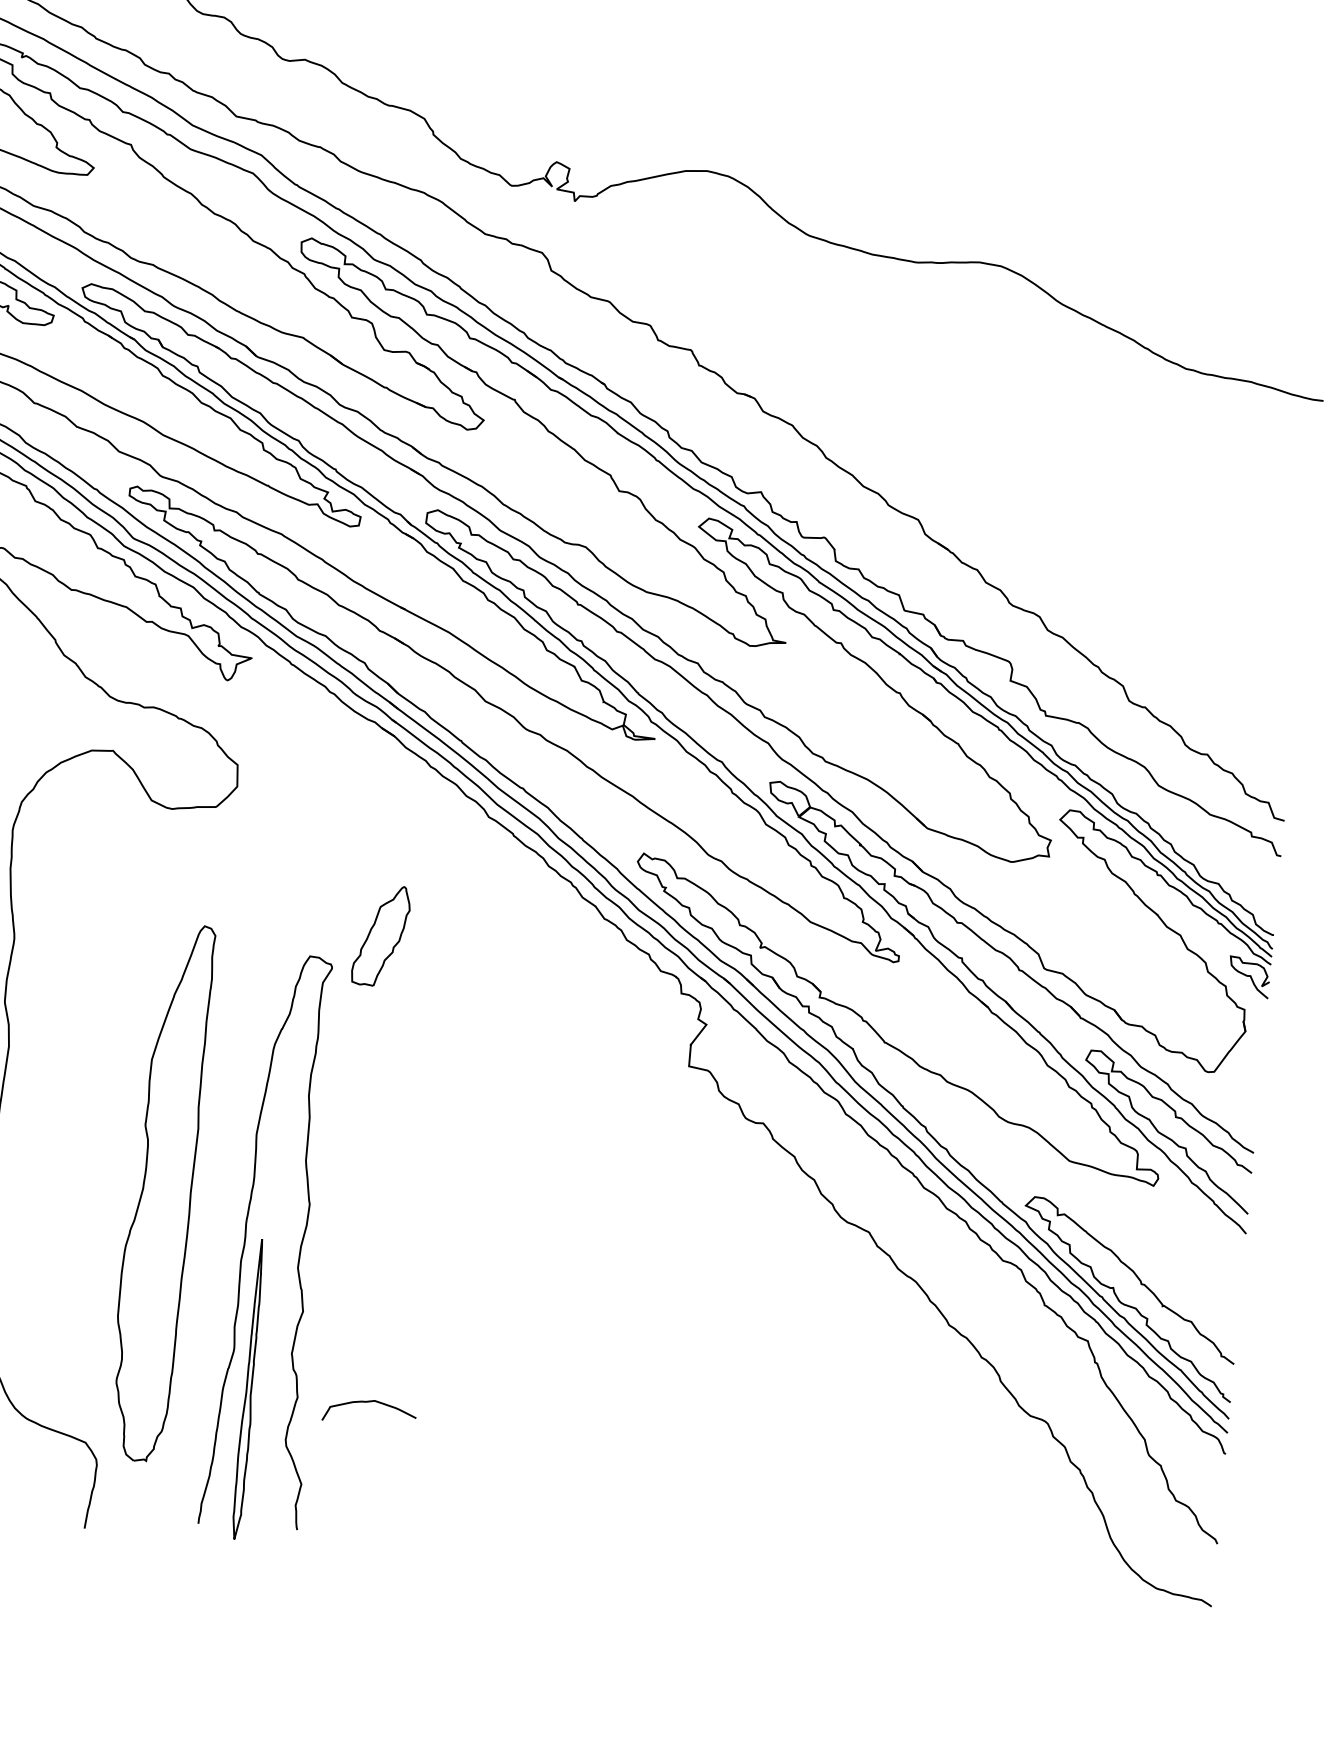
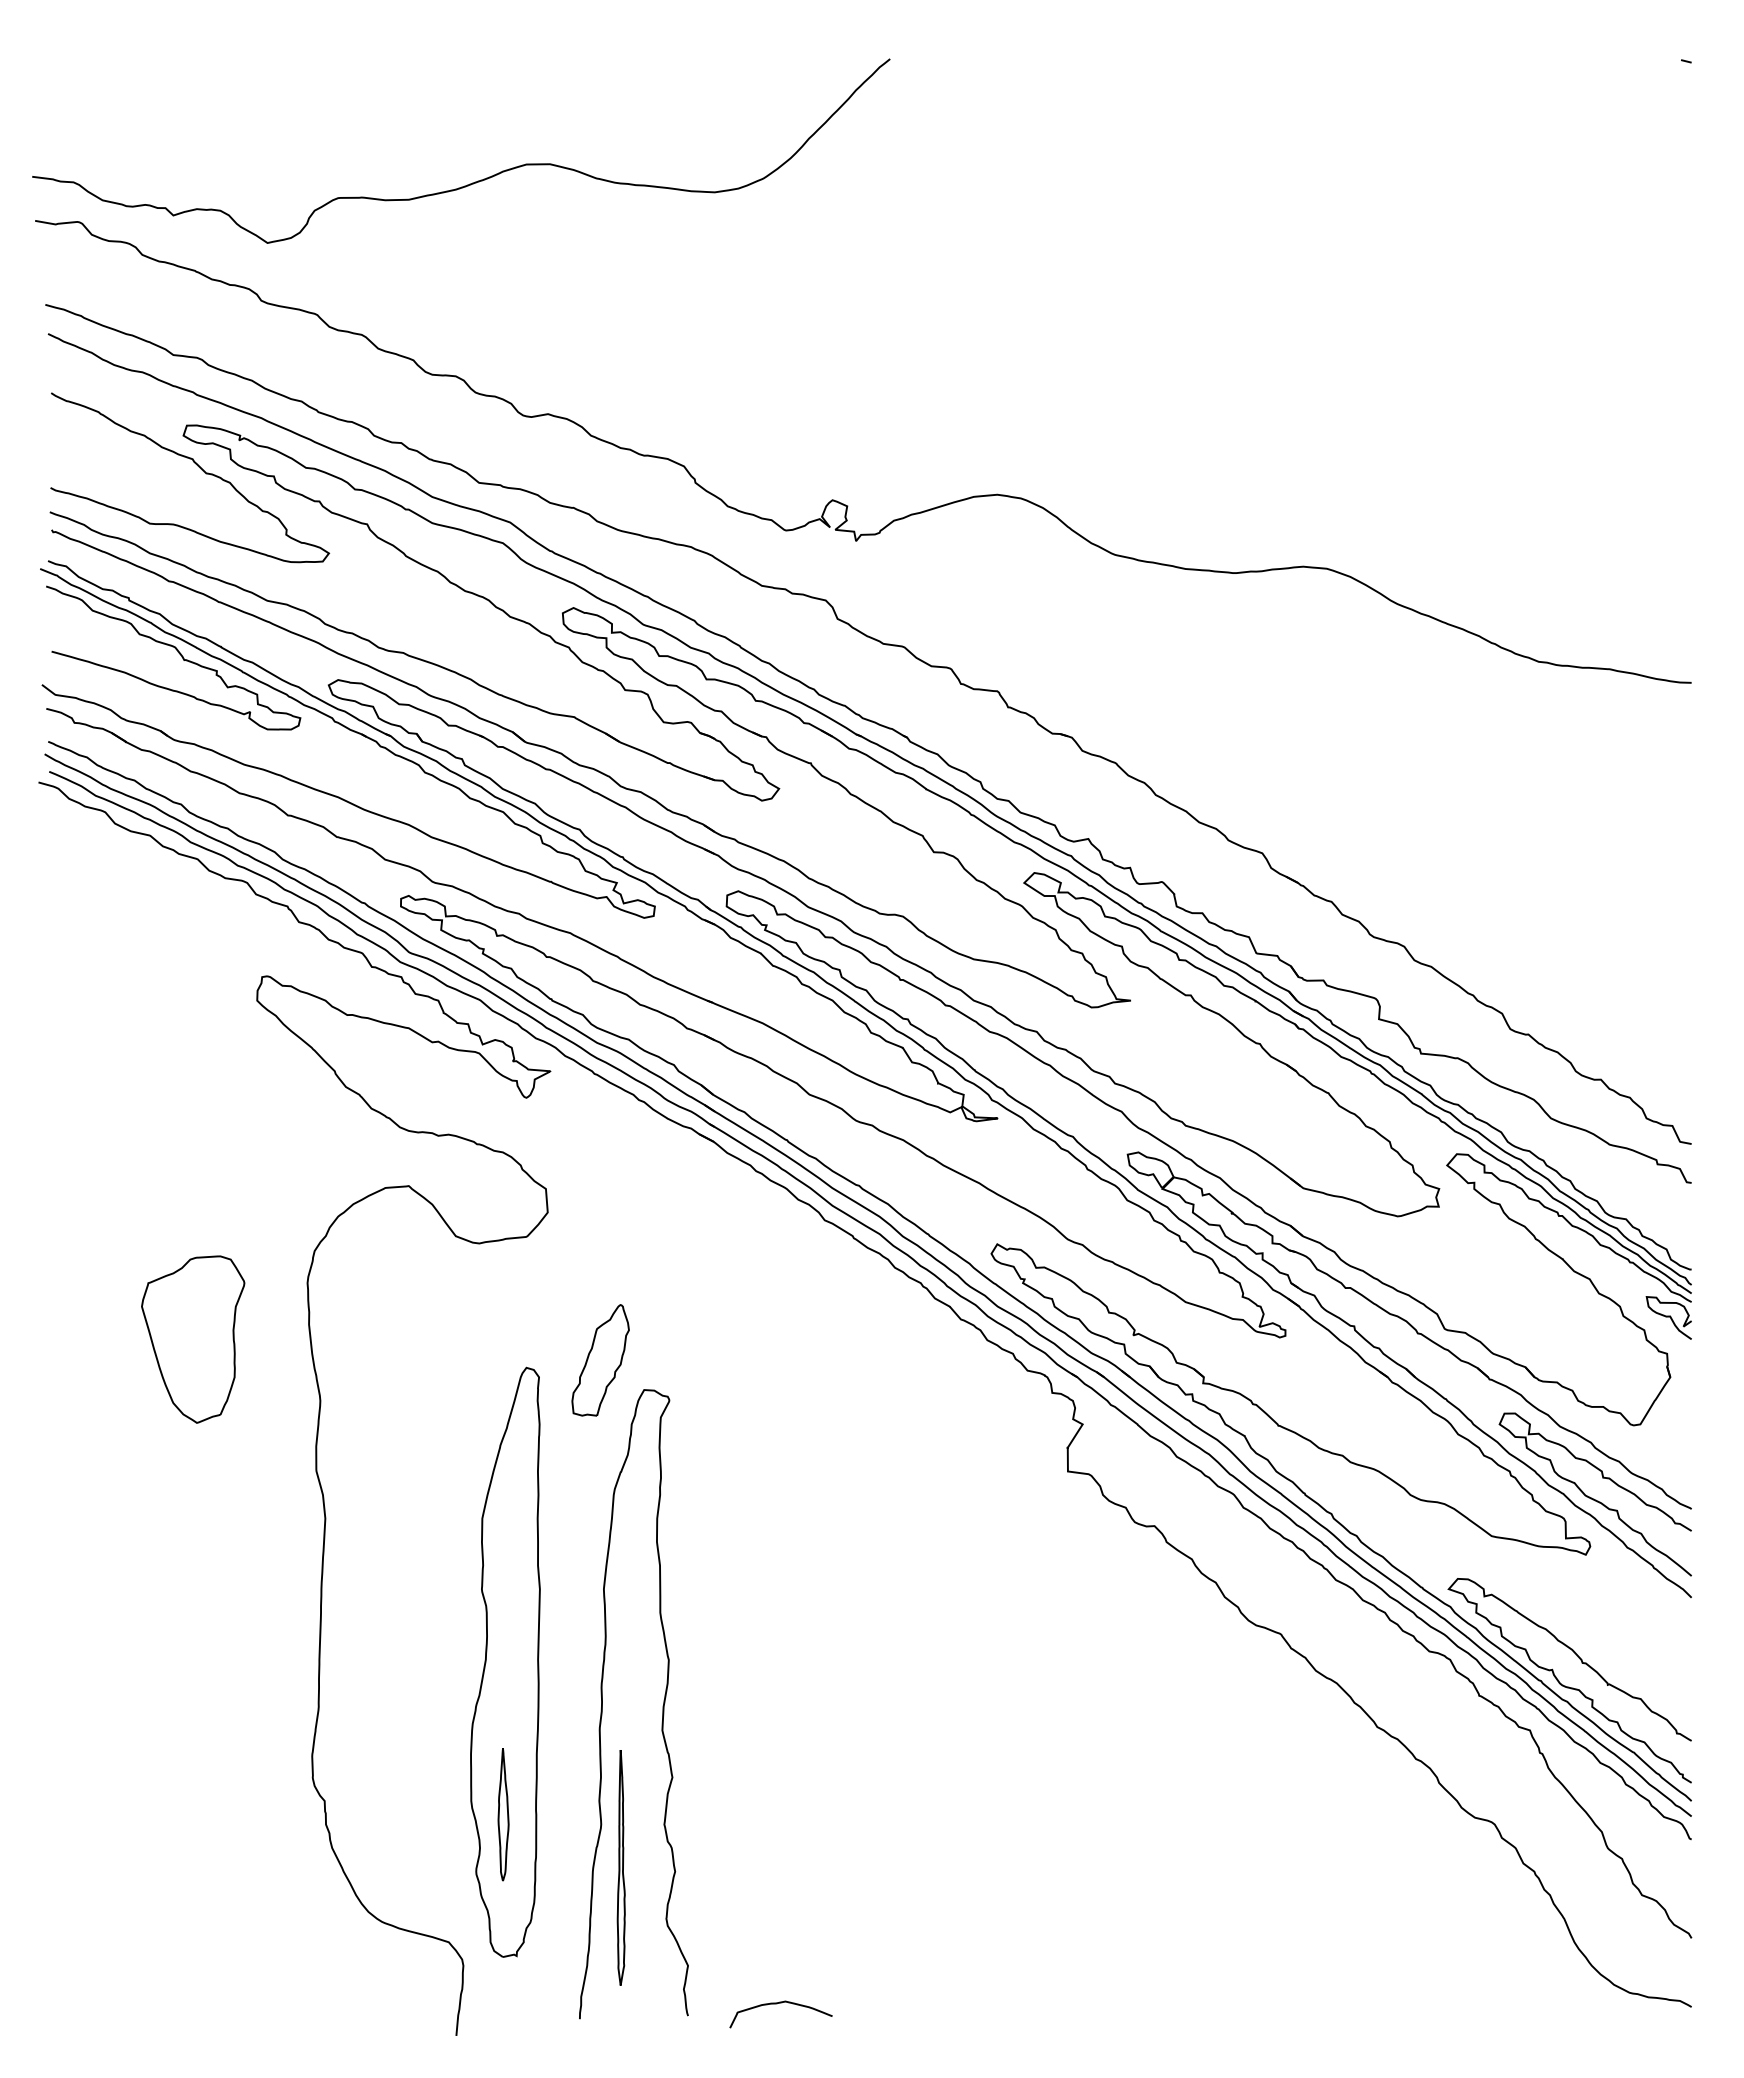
part: (381, 935) -> (600, 1360), moved
part: (146, 1330) -> (503, 1814), added
part: (248, 1389) -> (620, 1867), size x0.71
curve: (367, 1402) -> (777, 2004), moved

